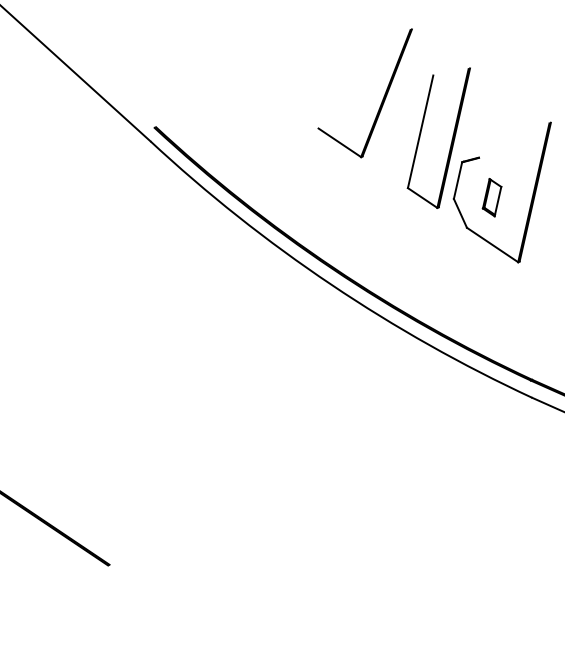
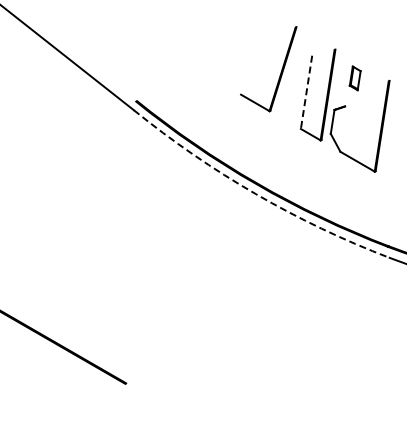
line: (420, 132) -> (306, 92), solid -> dashed
part: (490, 197) -> (354, 78), moved
arc: (330, 285) -> (255, 194), solid -> dashed

